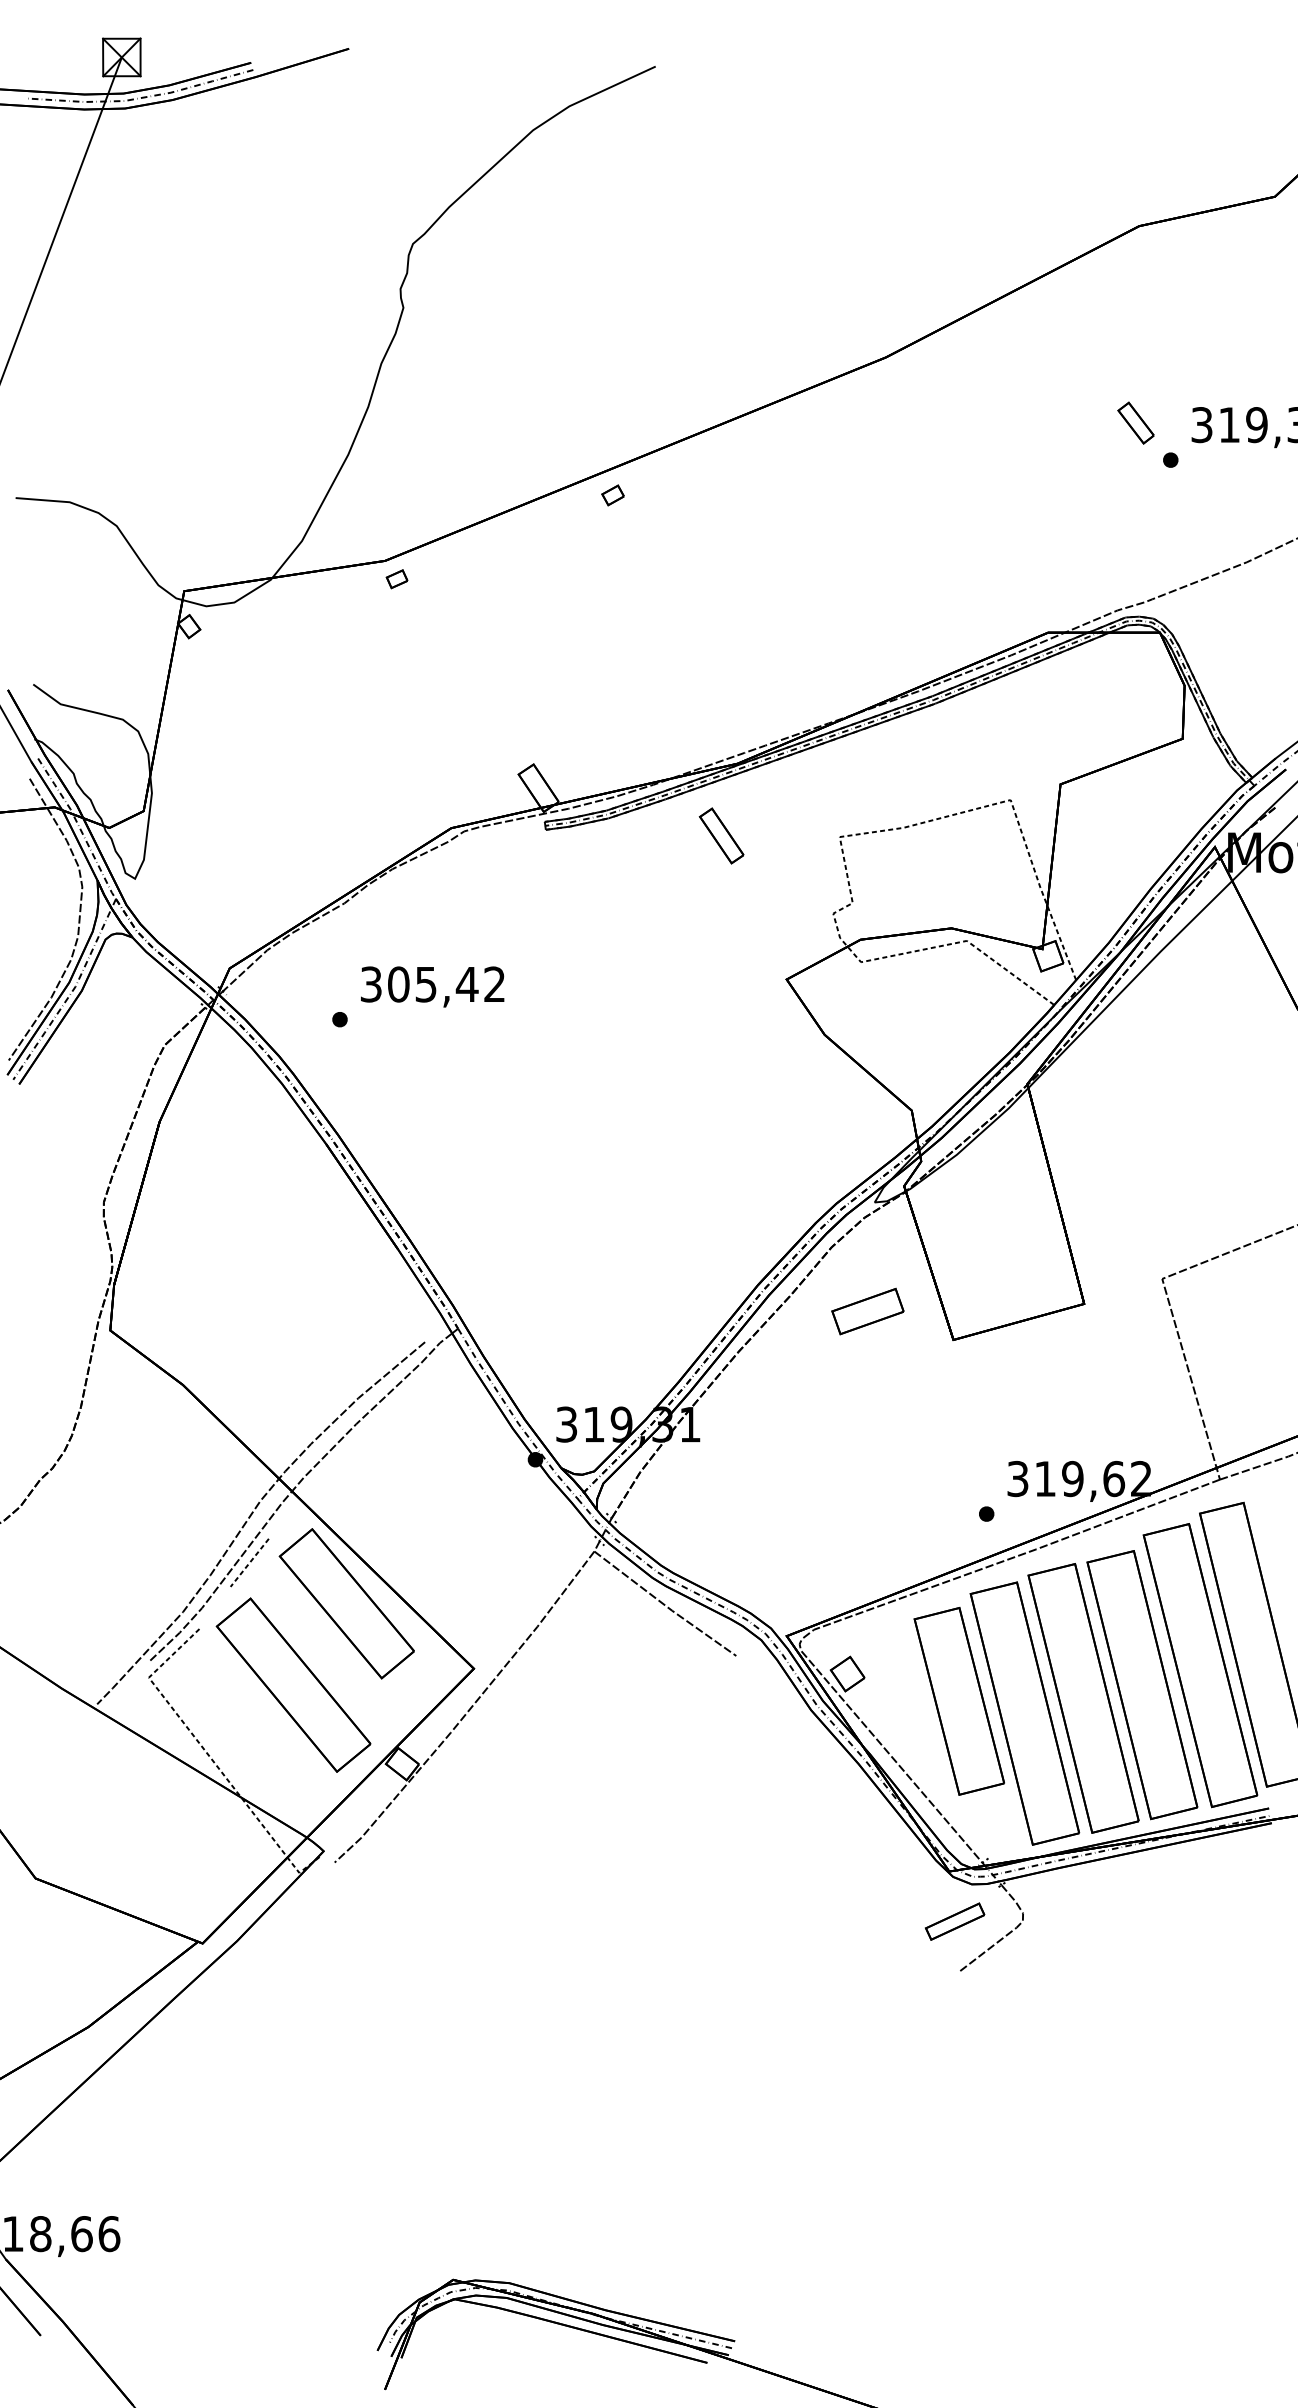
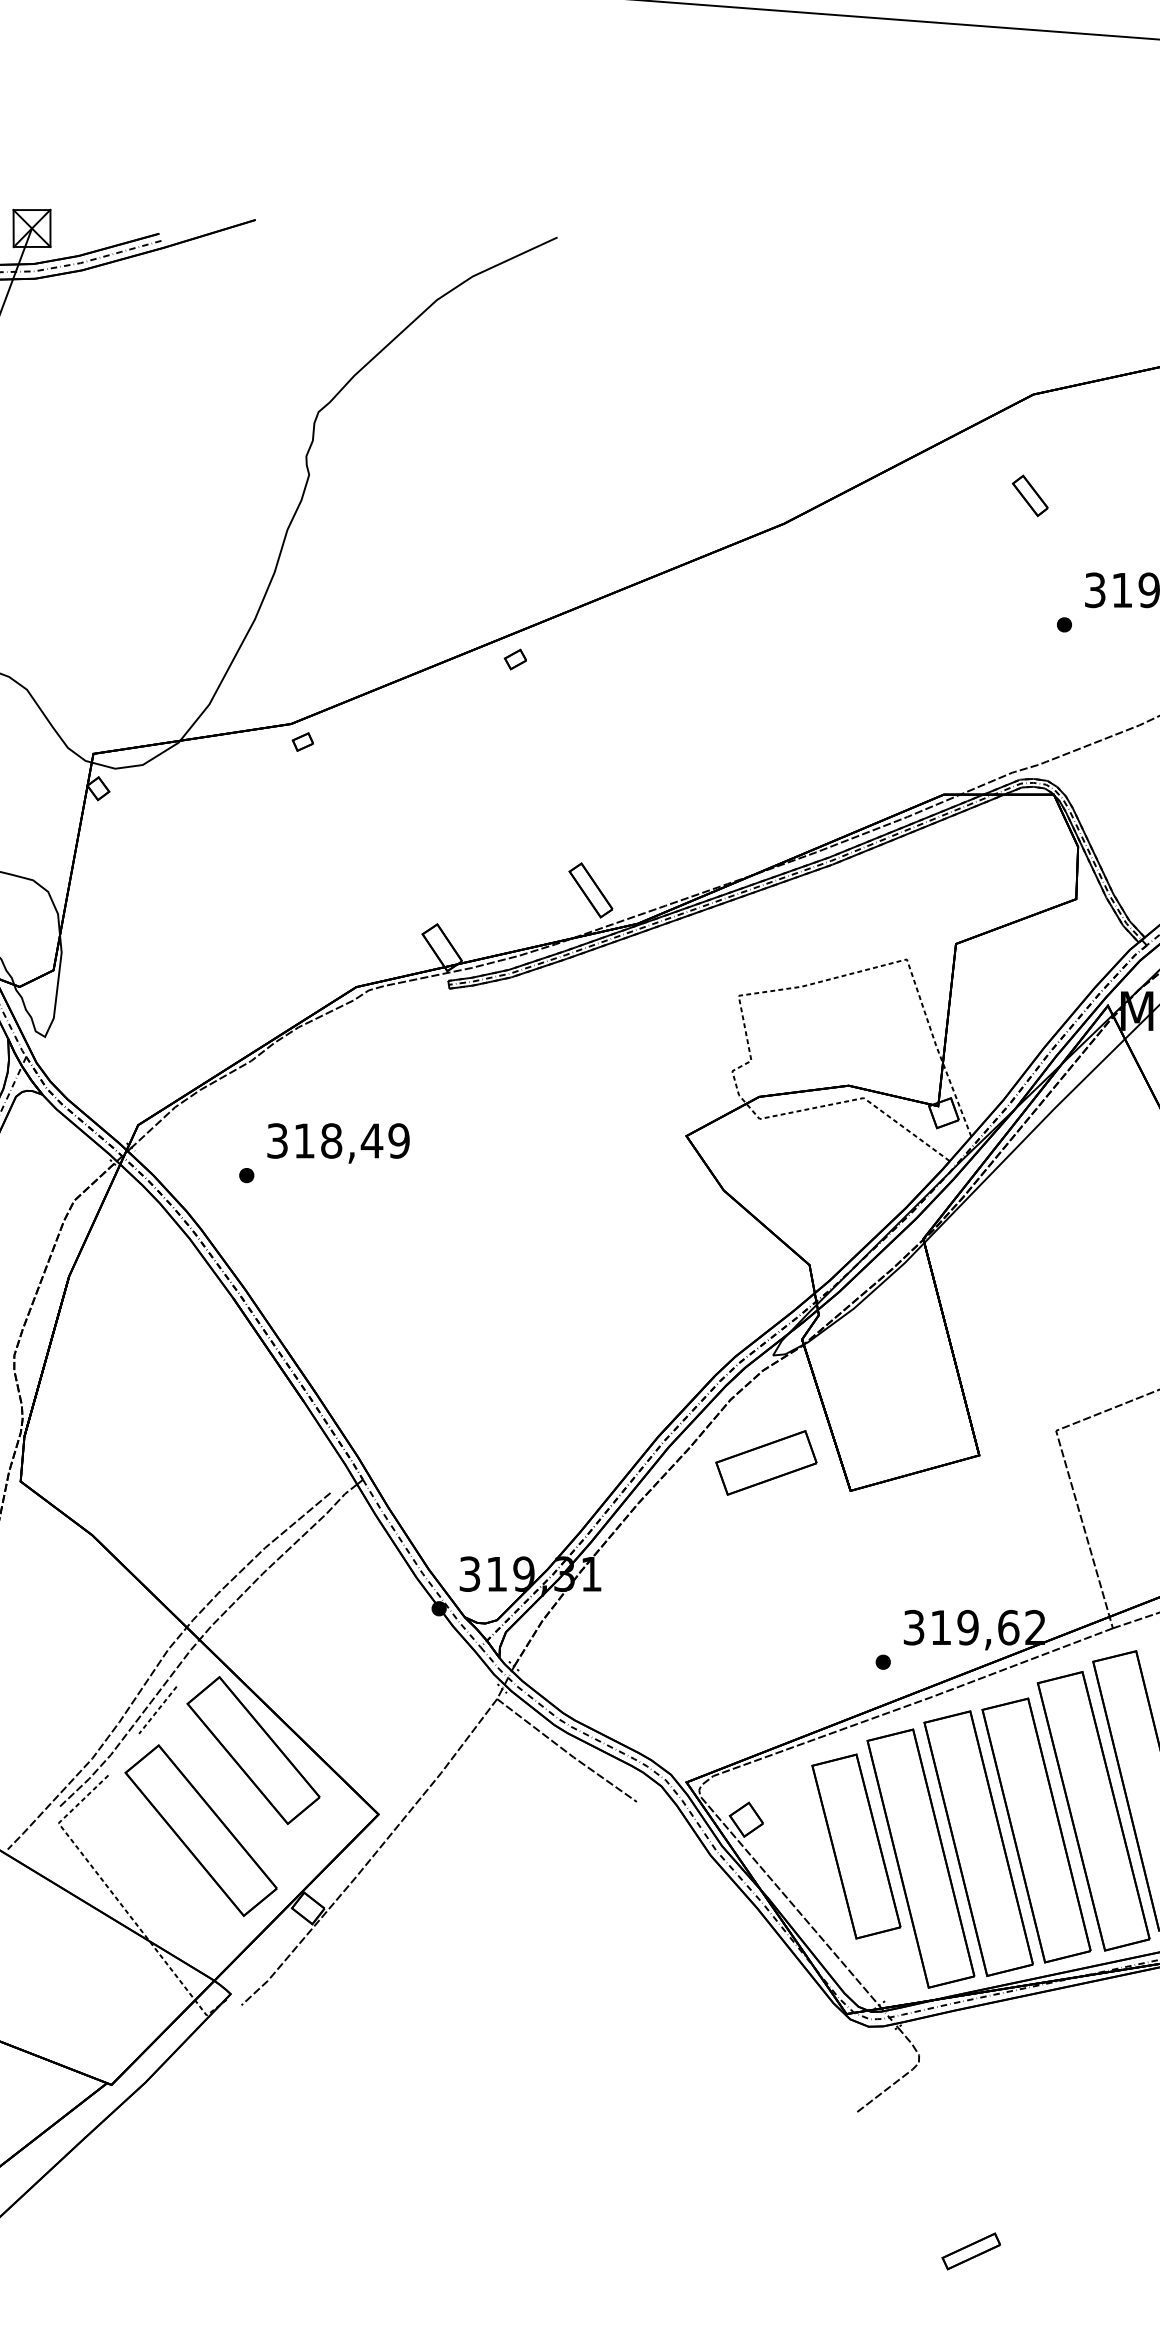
part: (1135, 422) -> (1029, 495), moved
part: (721, 835) -> (590, 889), moved
text: (446, 984) -> (351, 1140), 305,42 -> 318,49
part: (867, 1311) -> (765, 1462), size x1.43
part: (955, 1921) -> (971, 2251), moved

